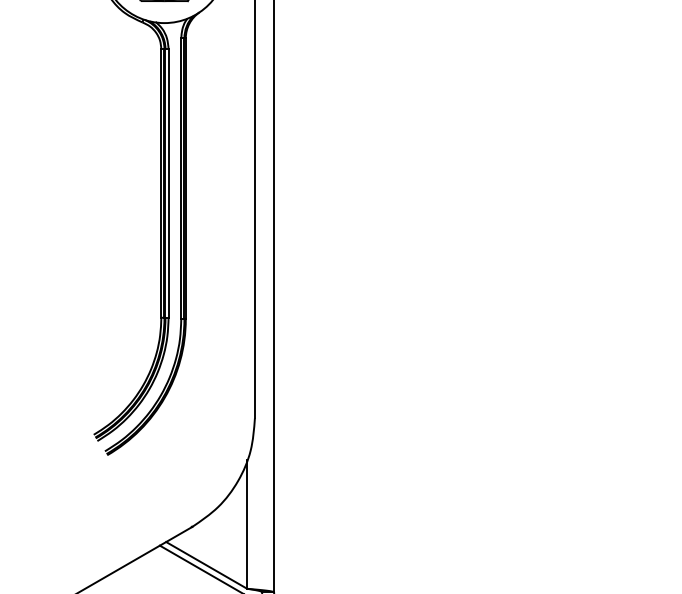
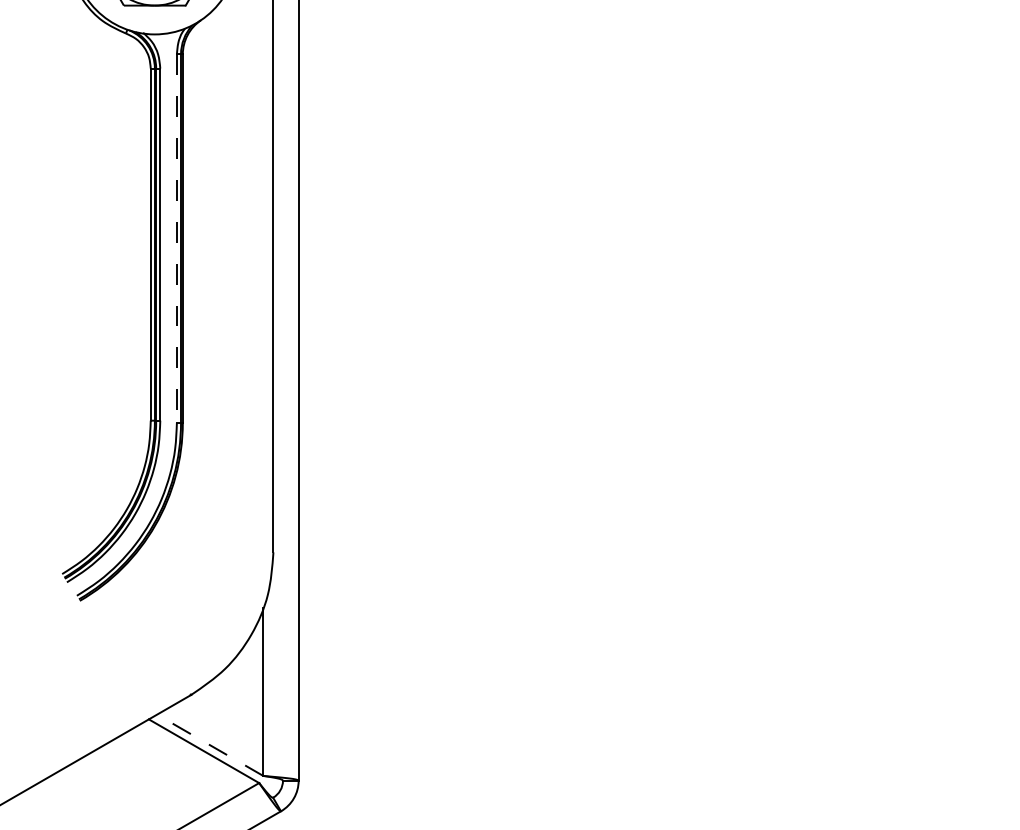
line: (180, 179) -> (176, 239), solid -> dashed
line: (206, 565) -> (209, 745), solid -> dashed

